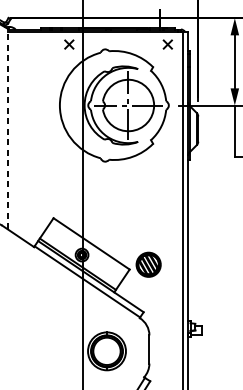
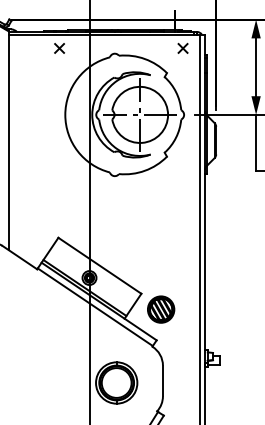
part: (69, 44) -> (59, 48), moved
line: (7, 128) -> (8, 140), dashed -> solid
part: (149, 264) -> (161, 309), moved

